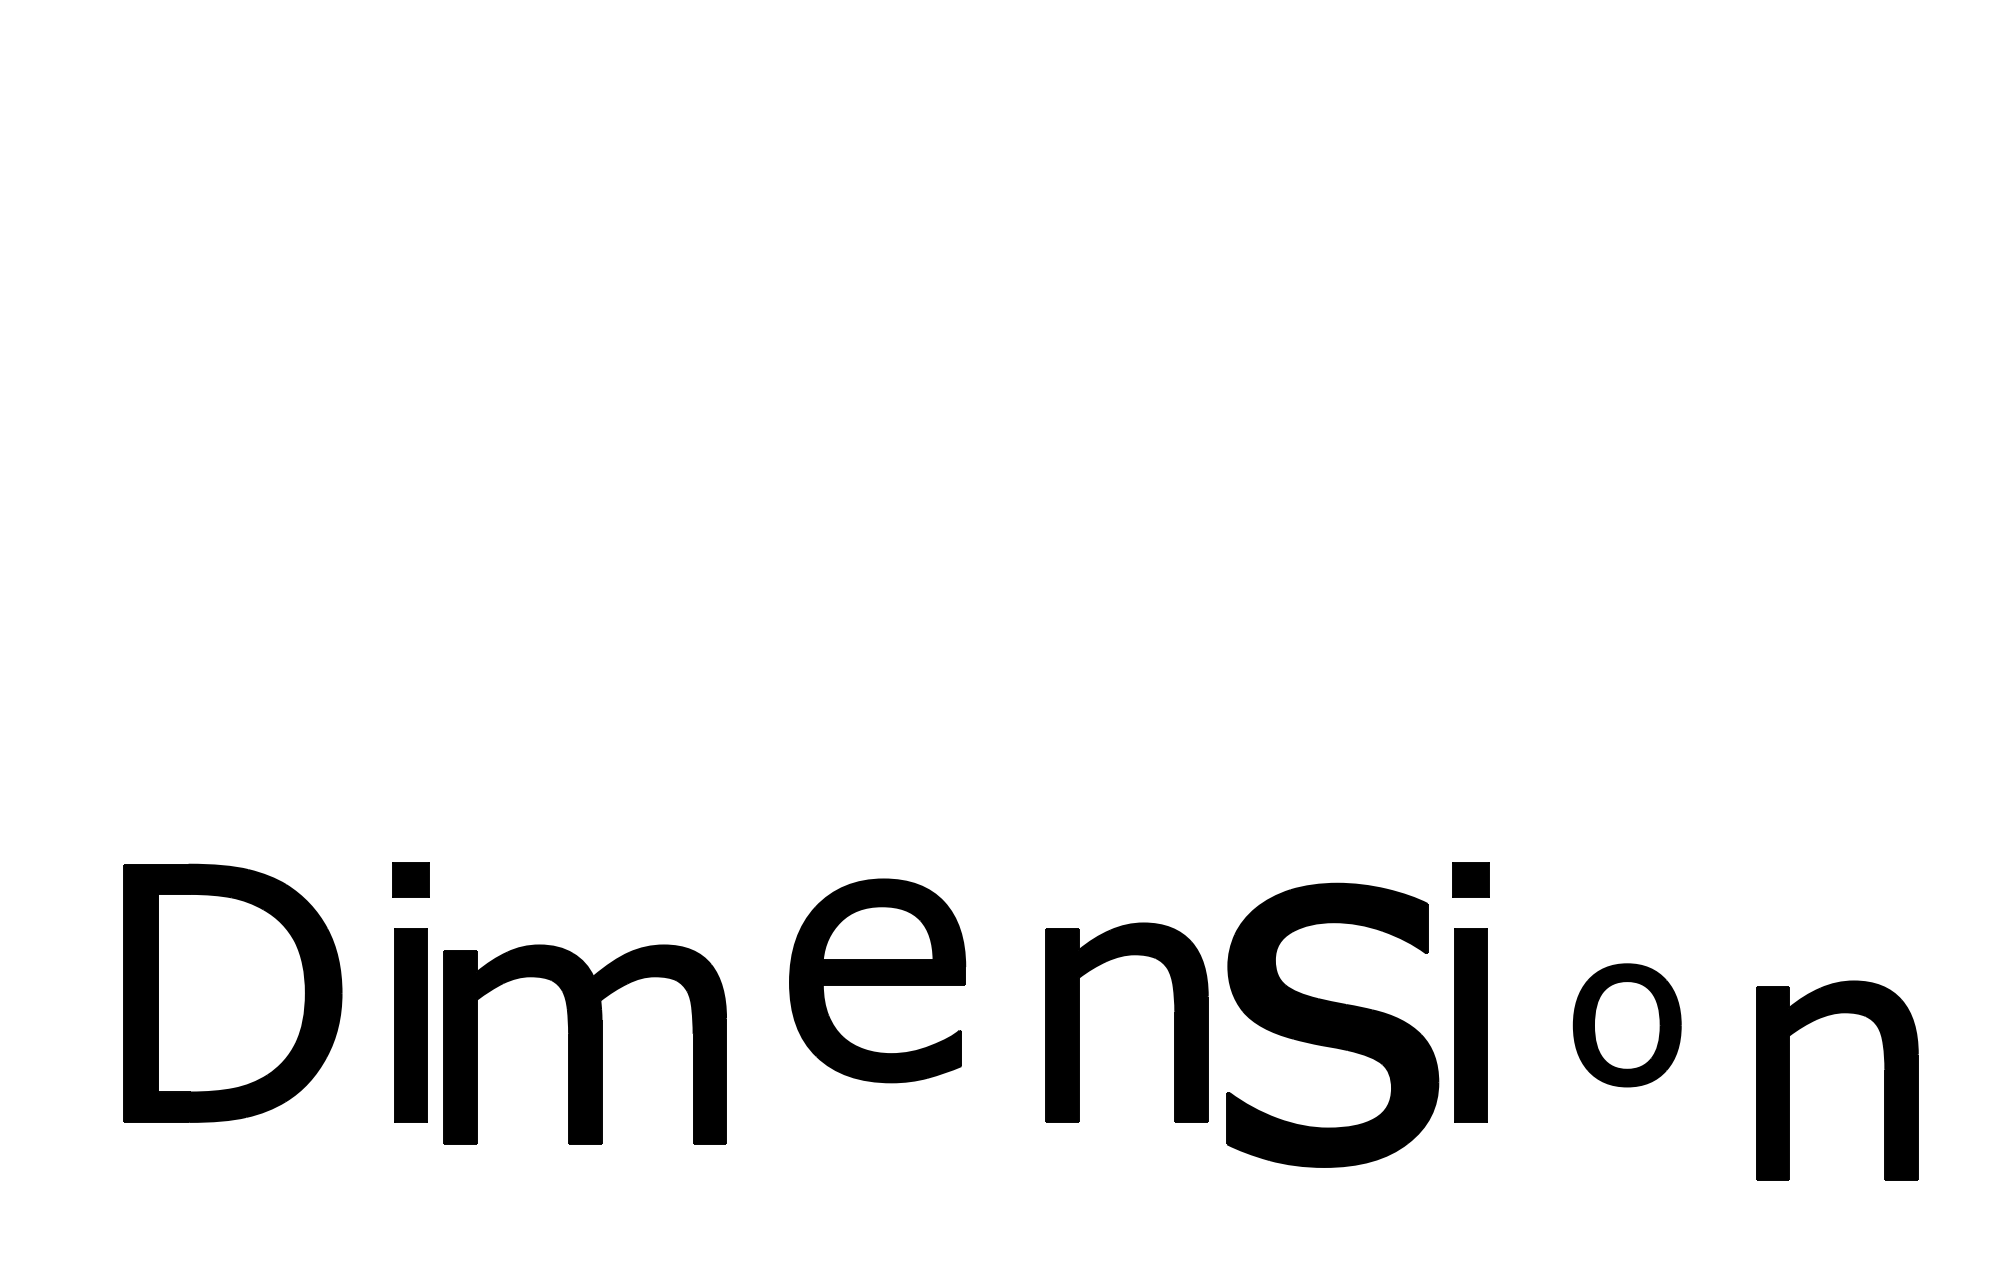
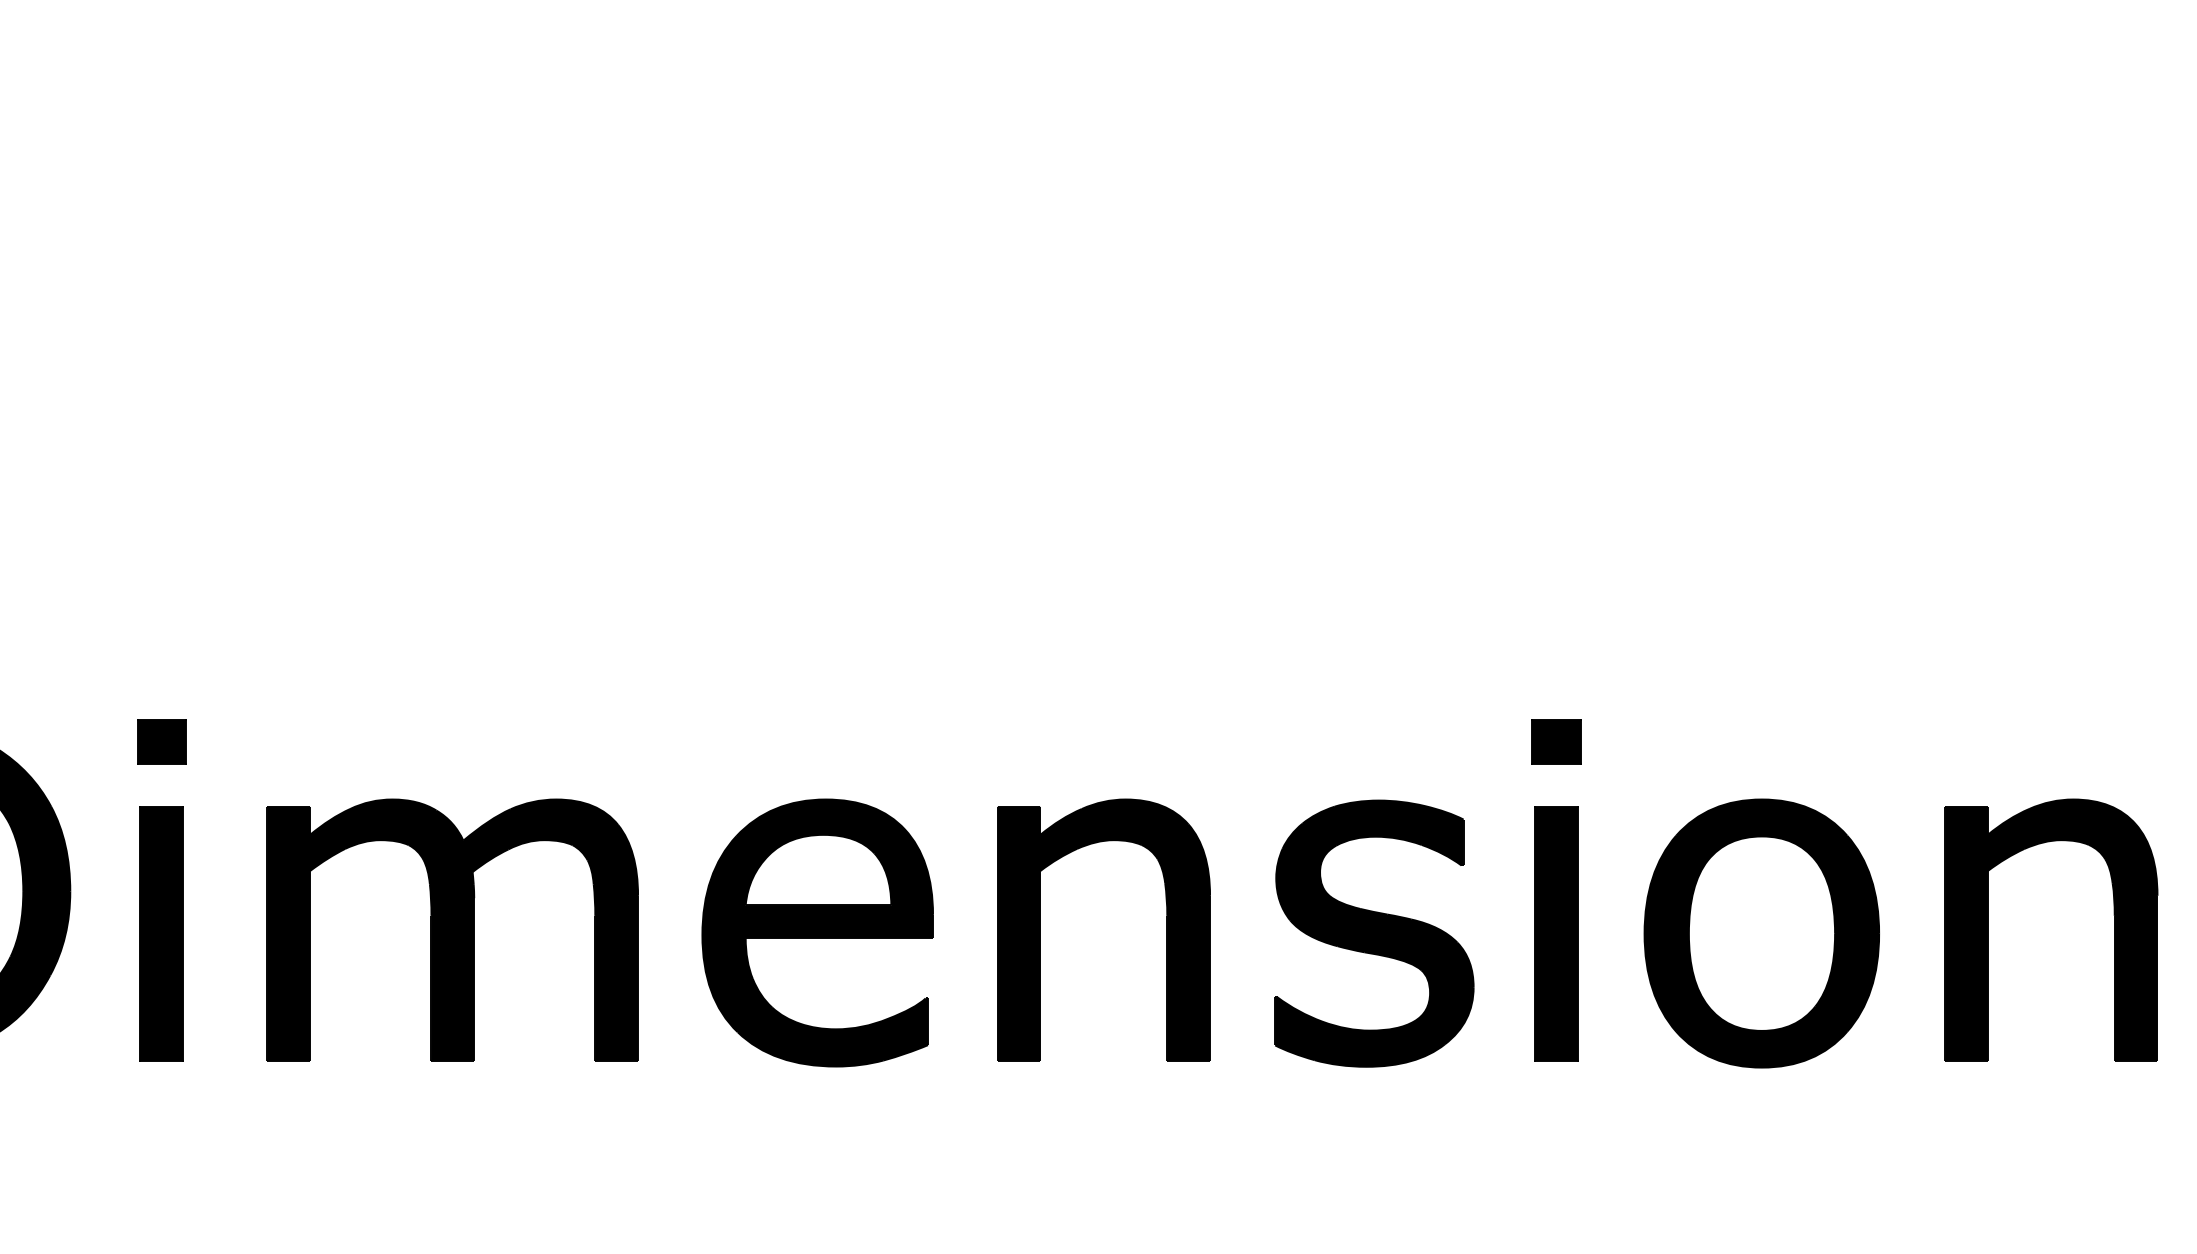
part: (877, 980) -> (817, 932), moved
part: (1332, 1025) -> (1374, 933), size x0.71
part: (1627, 1025) -> (1762, 933), size x1.67
part: (584, 1044) -> (451, 929), moved
part: (1884, 1080) -> (2113, 929), moved

